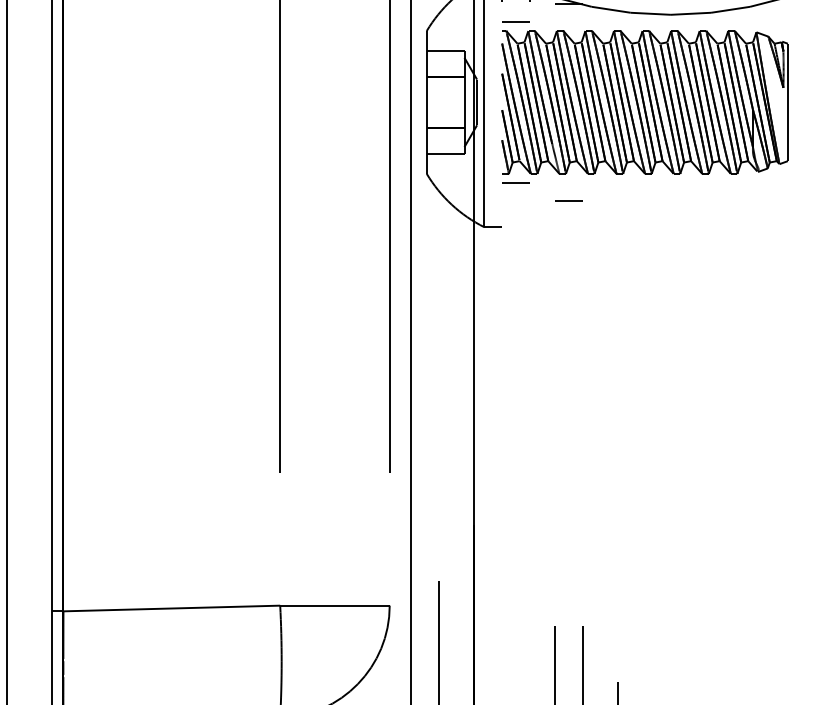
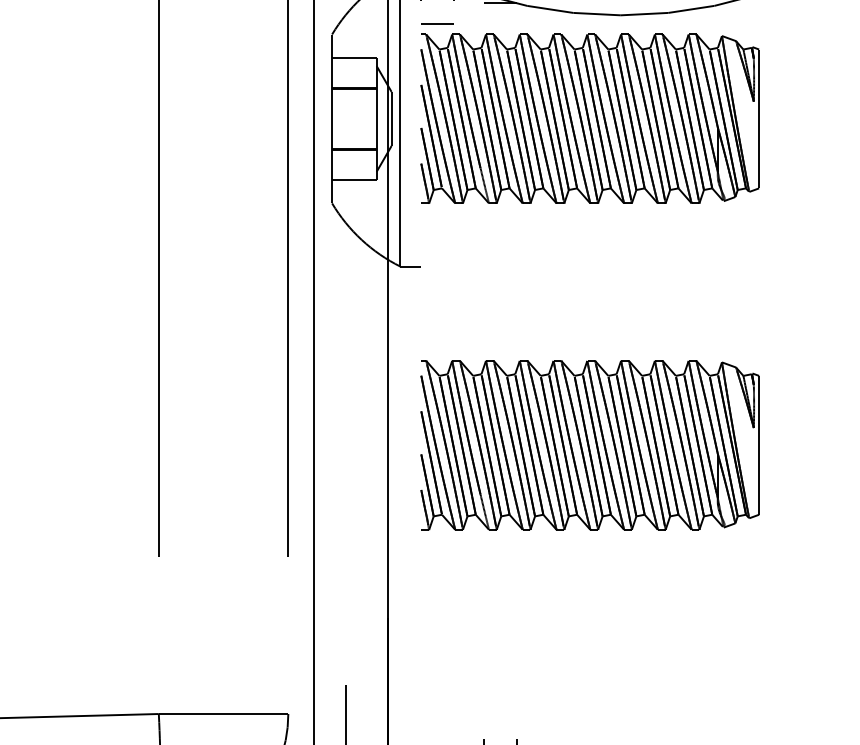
line: (515, 182) -> (437, 213), removed
line: (568, 200) -> (499, 234), removed
part: (644, 378) -> (589, 445), added

